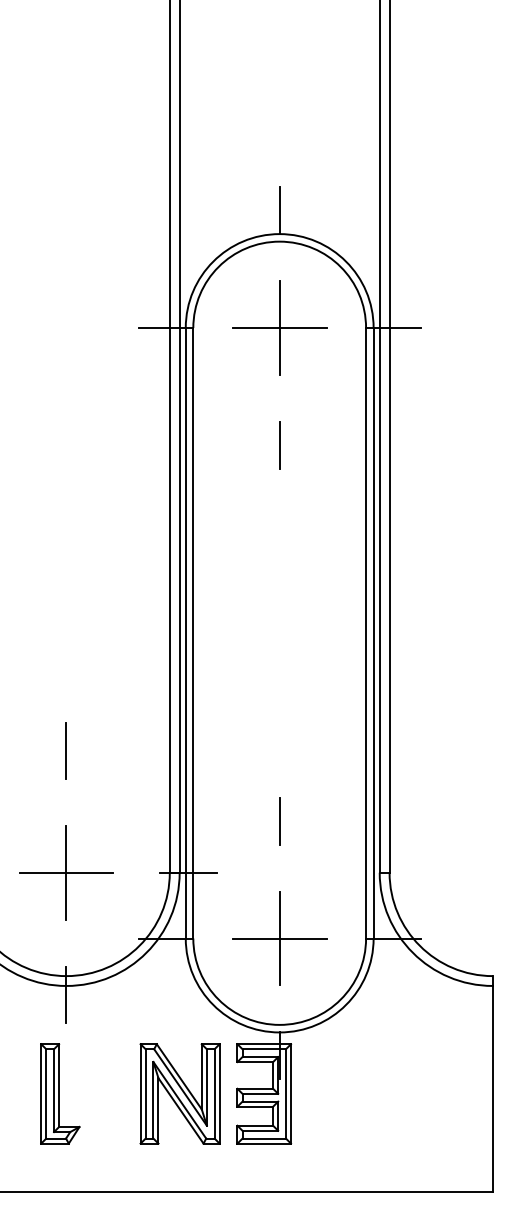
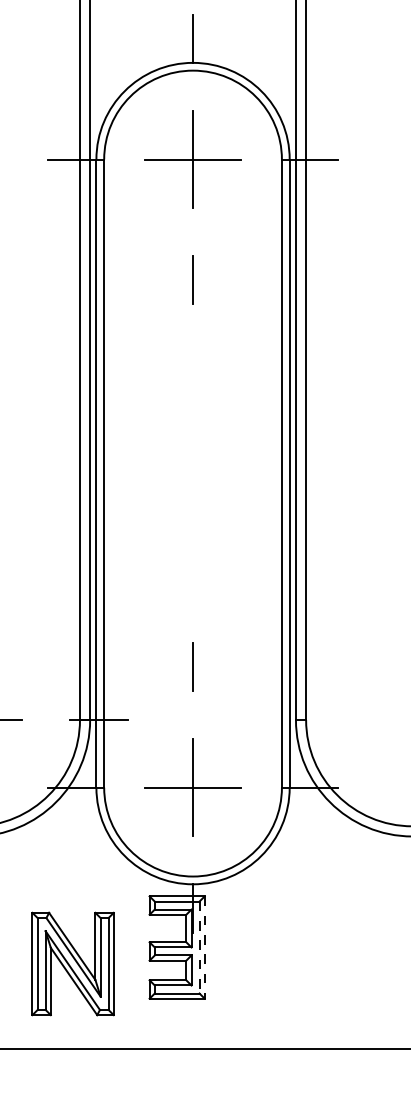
part: (179, 1093) -> (72, 963), moved
line: (285, 1093) -> (199, 947), solid -> dashed
line: (291, 1093) -> (205, 947), solid -> dashed

